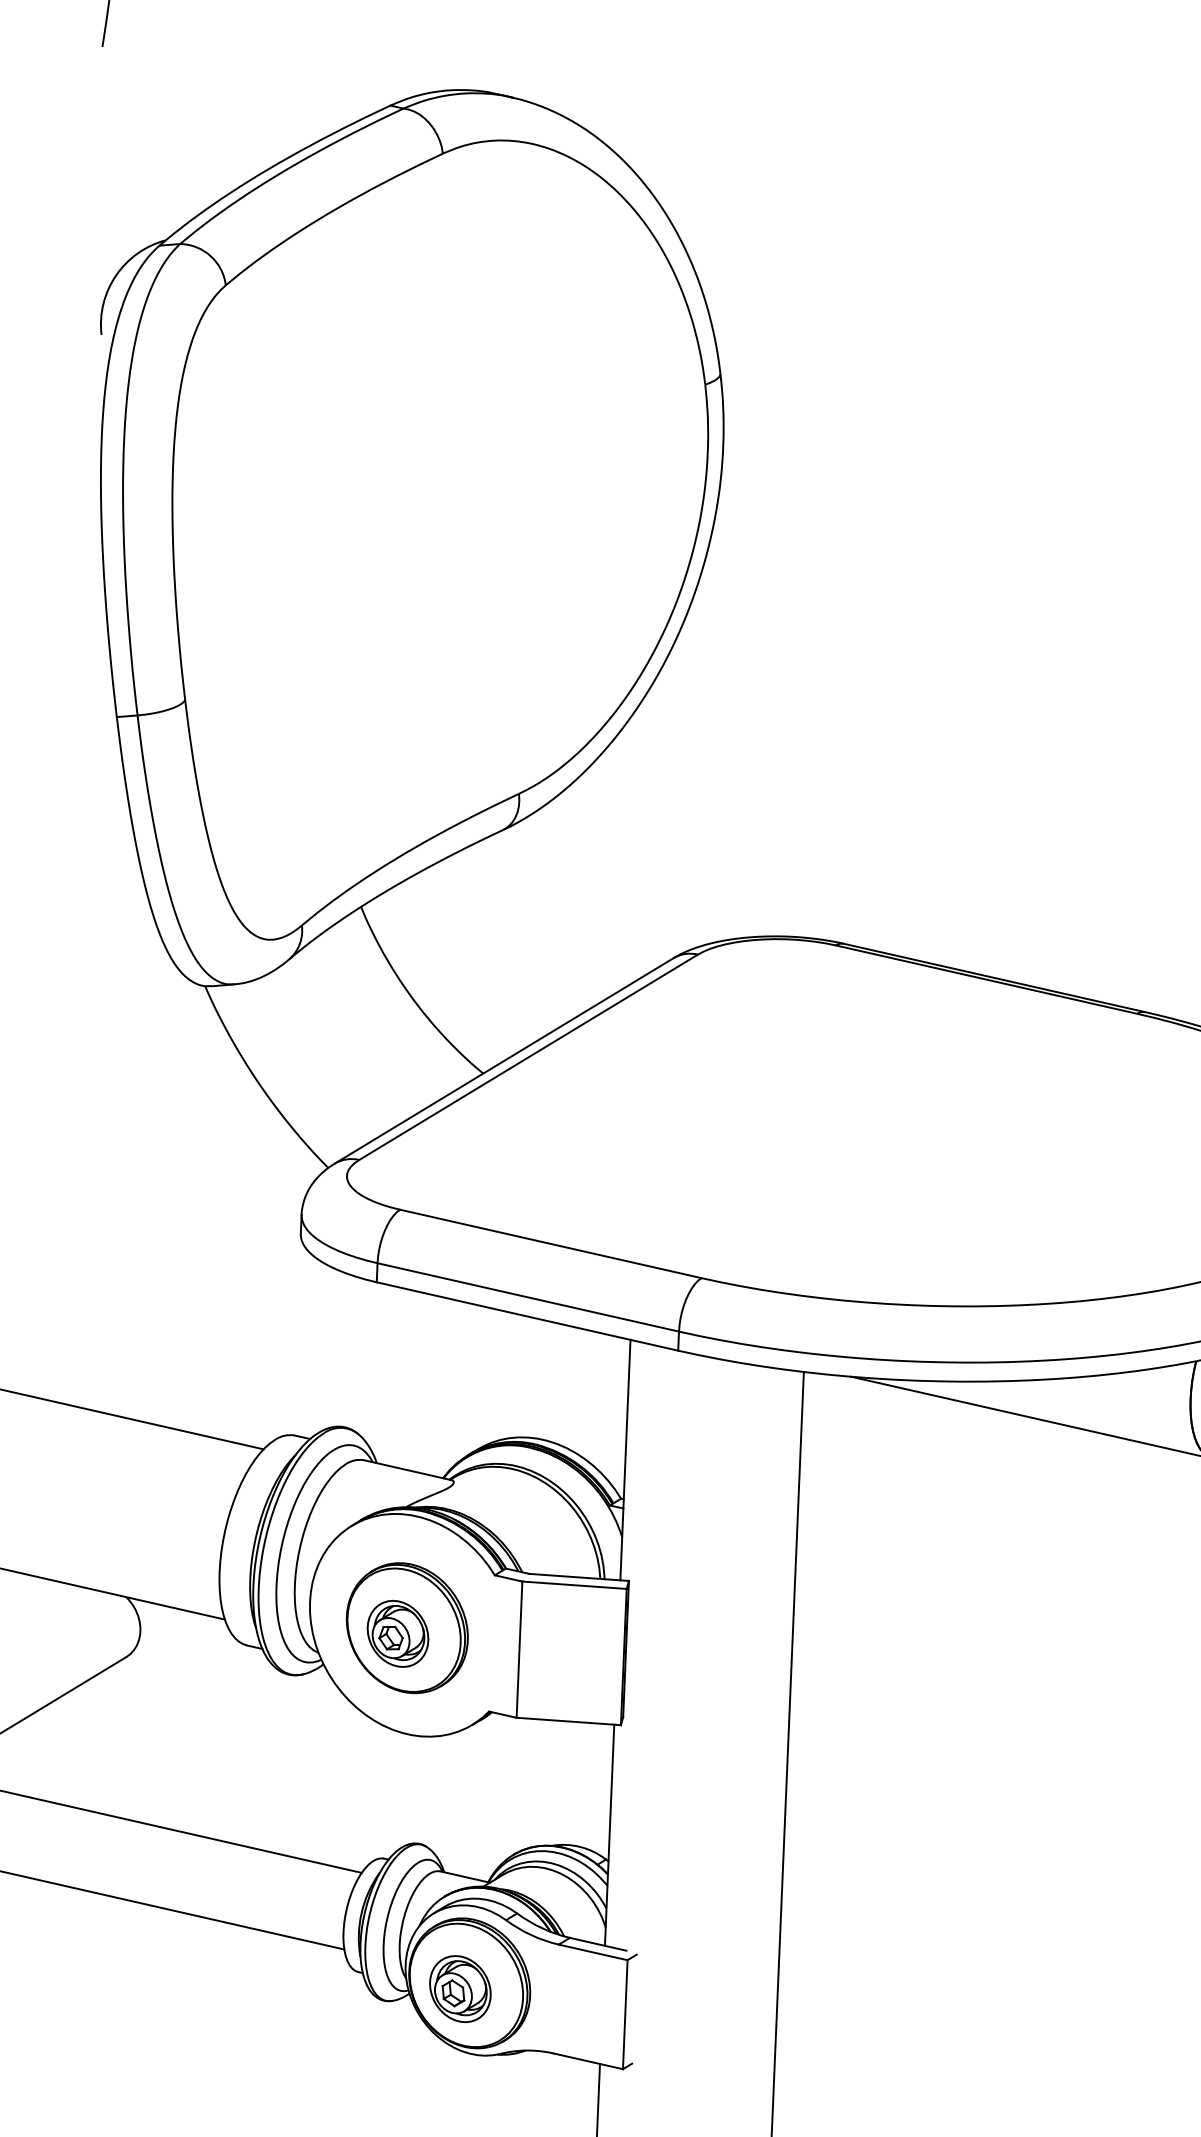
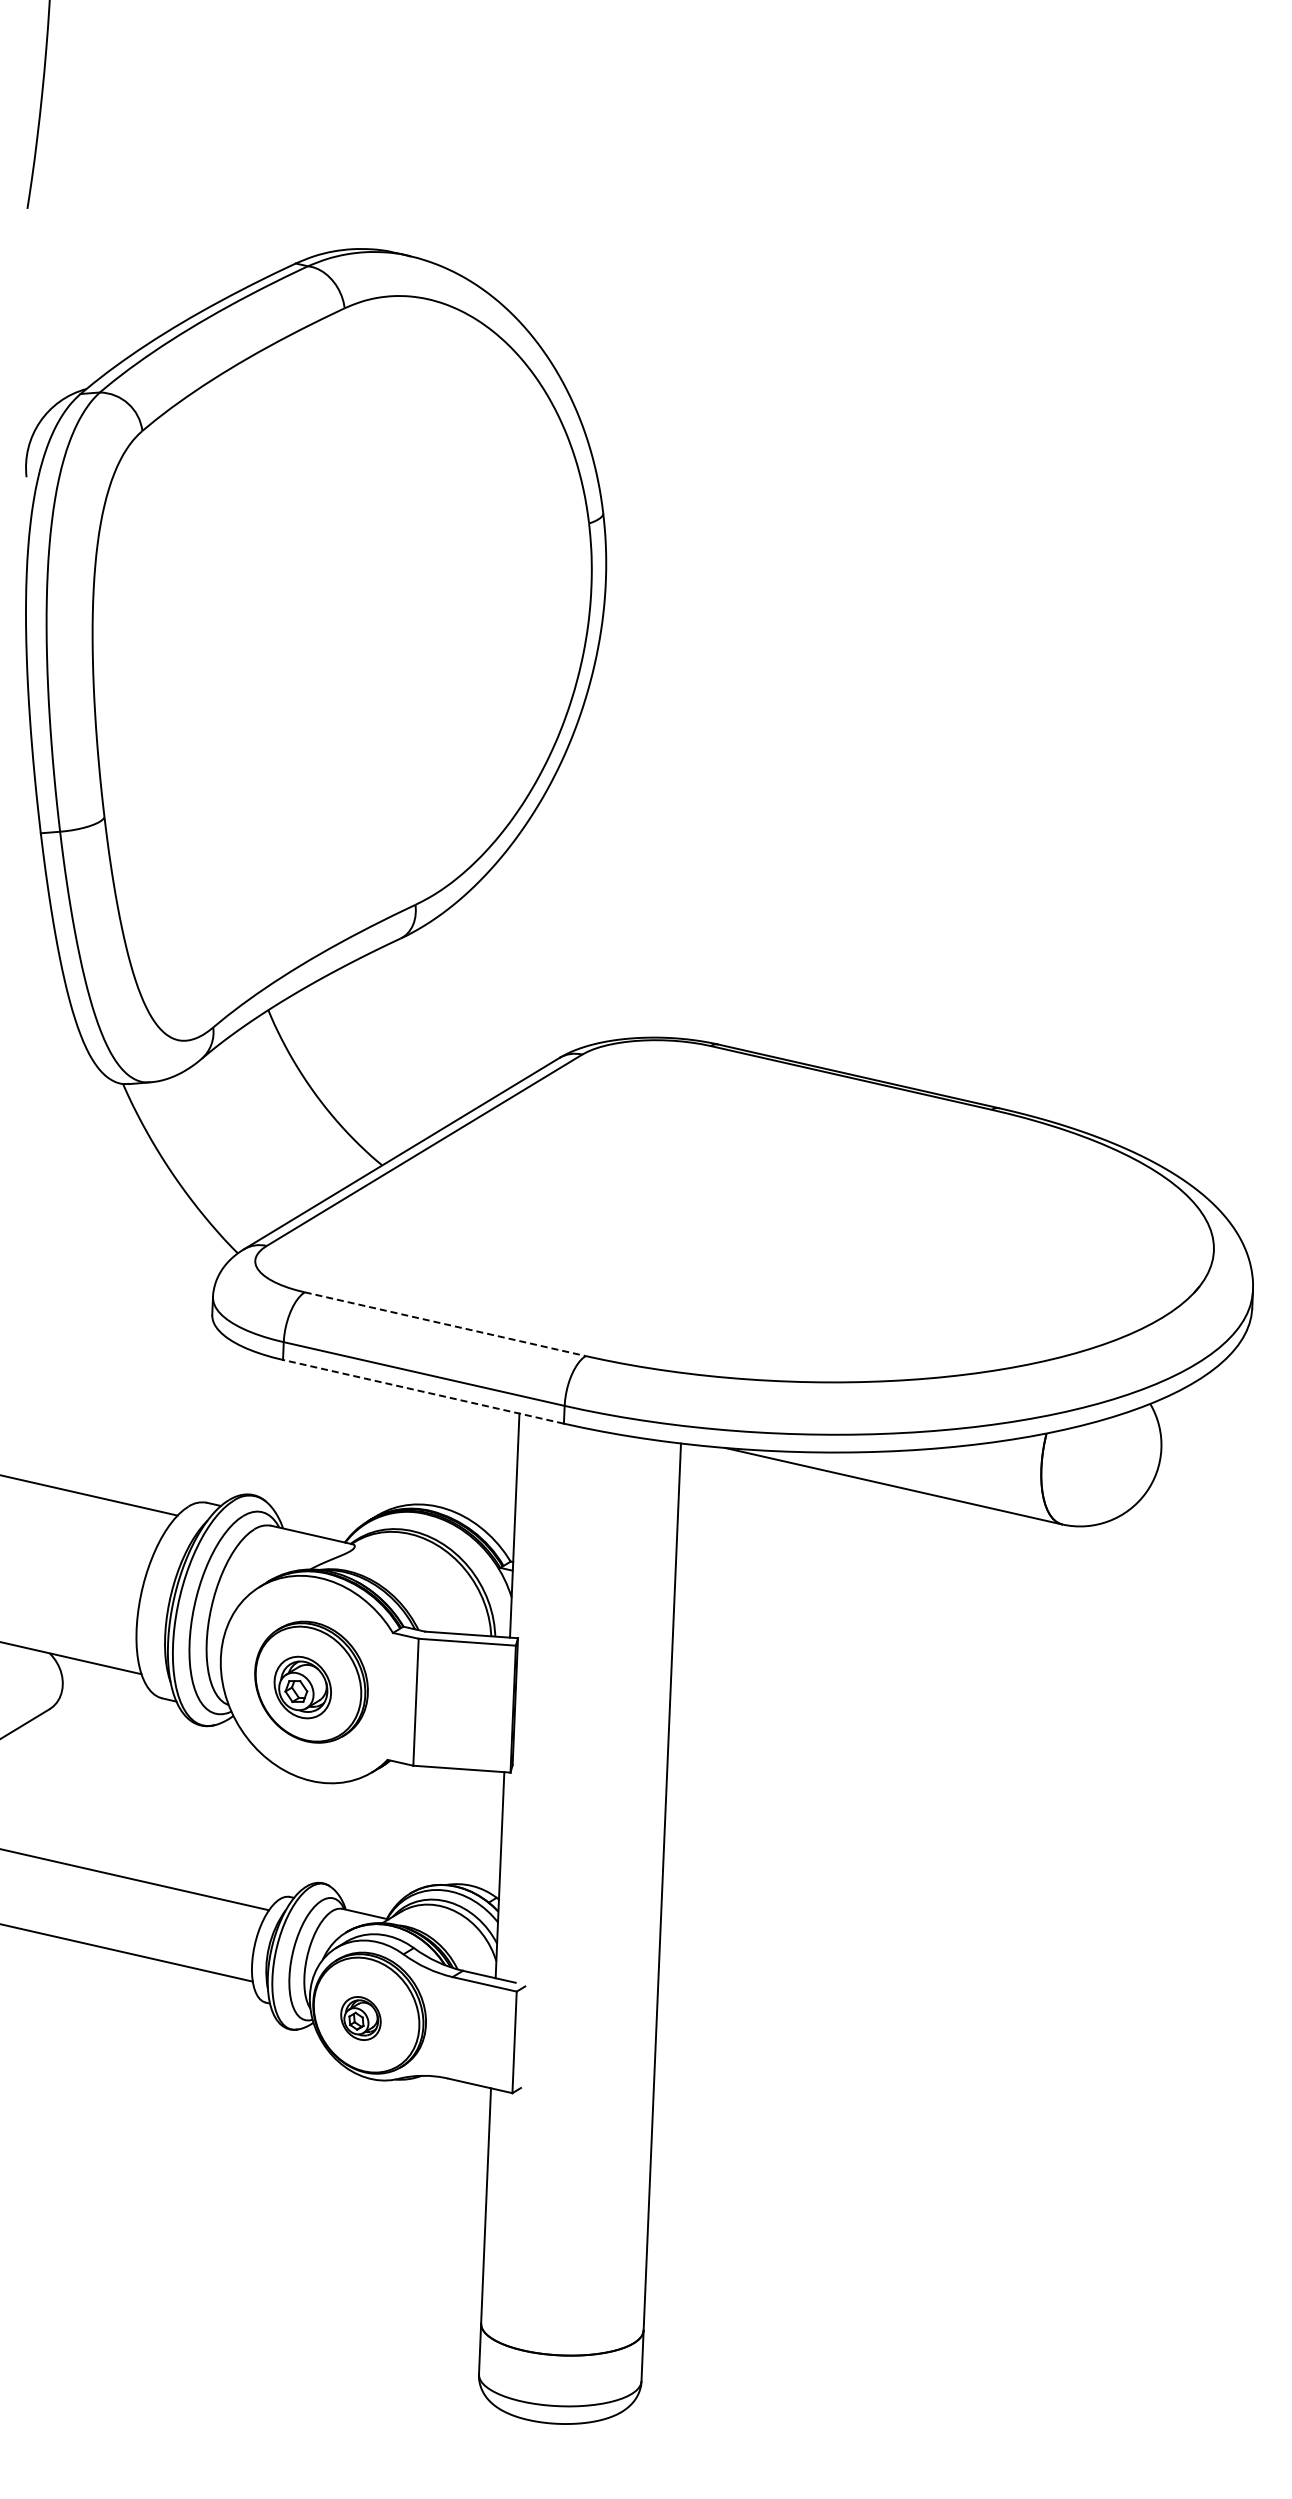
line: (551, 1244) -> (445, 1324), solid -> dashed
line: (526, 1316) -> (422, 1391), solid -> dashed
part: (459, 1989) -> (360, 2018), size x0.7

